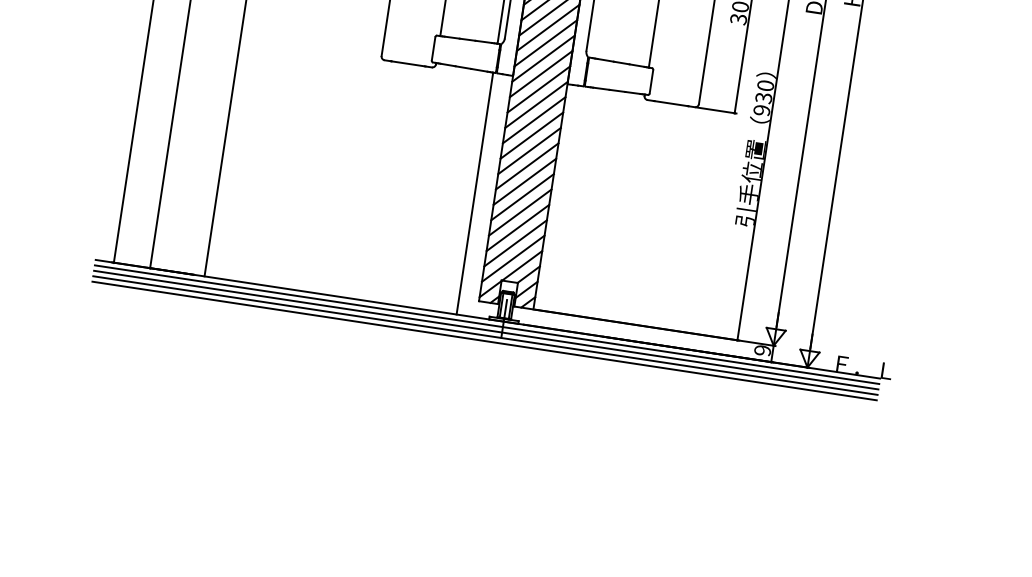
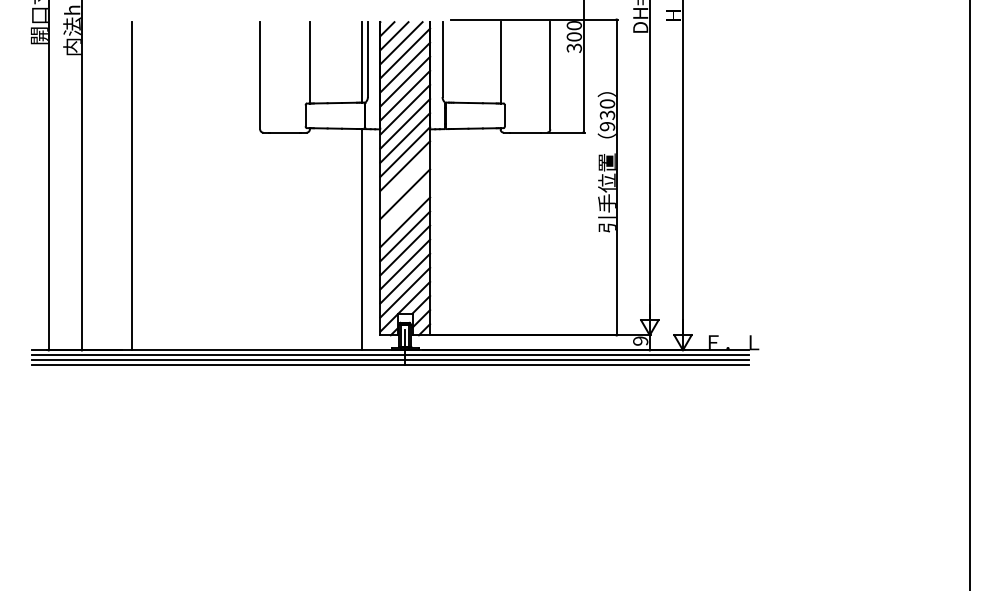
line: (532, 136) -> (405, 180), removed
line: (527, 166) -> (405, 208), removed
line: (484, 341) -> (390, 370), removed

